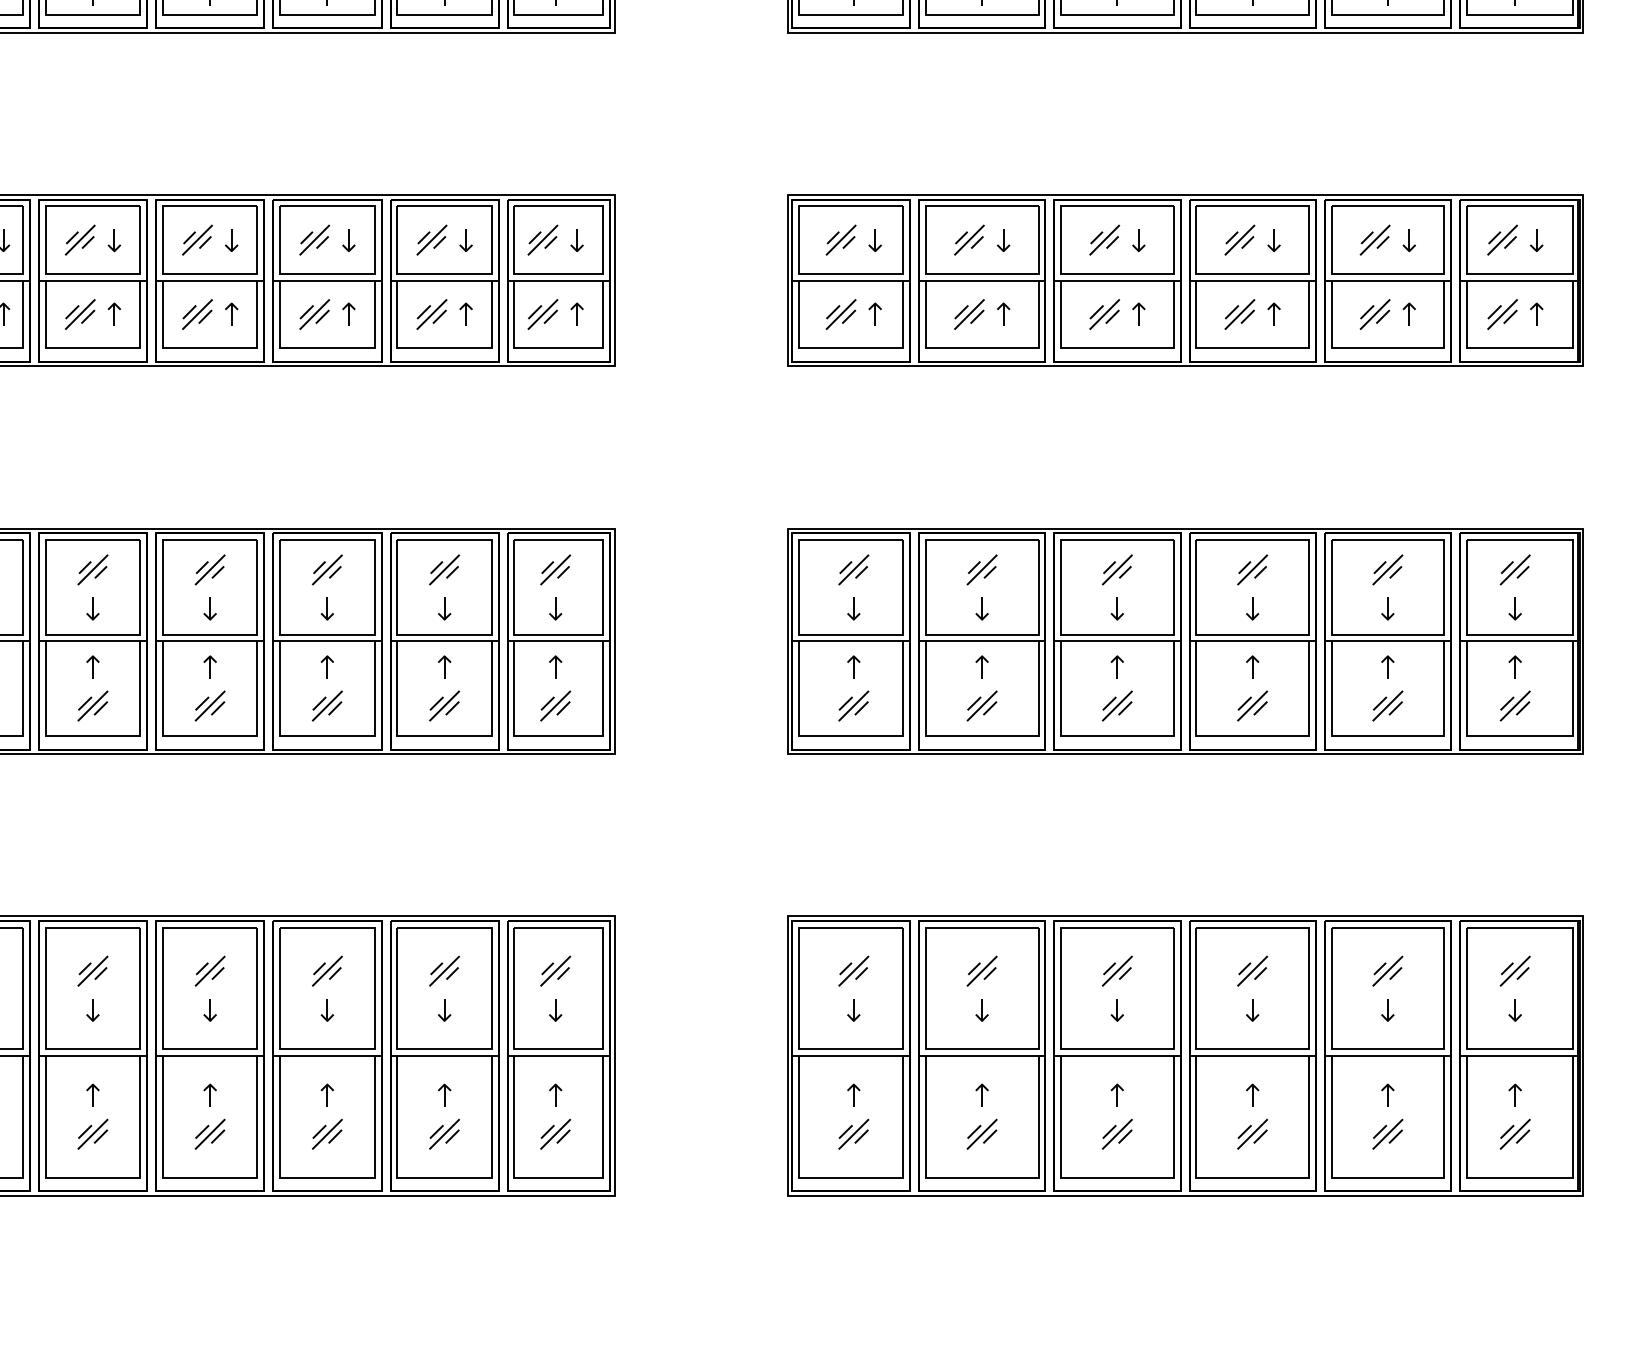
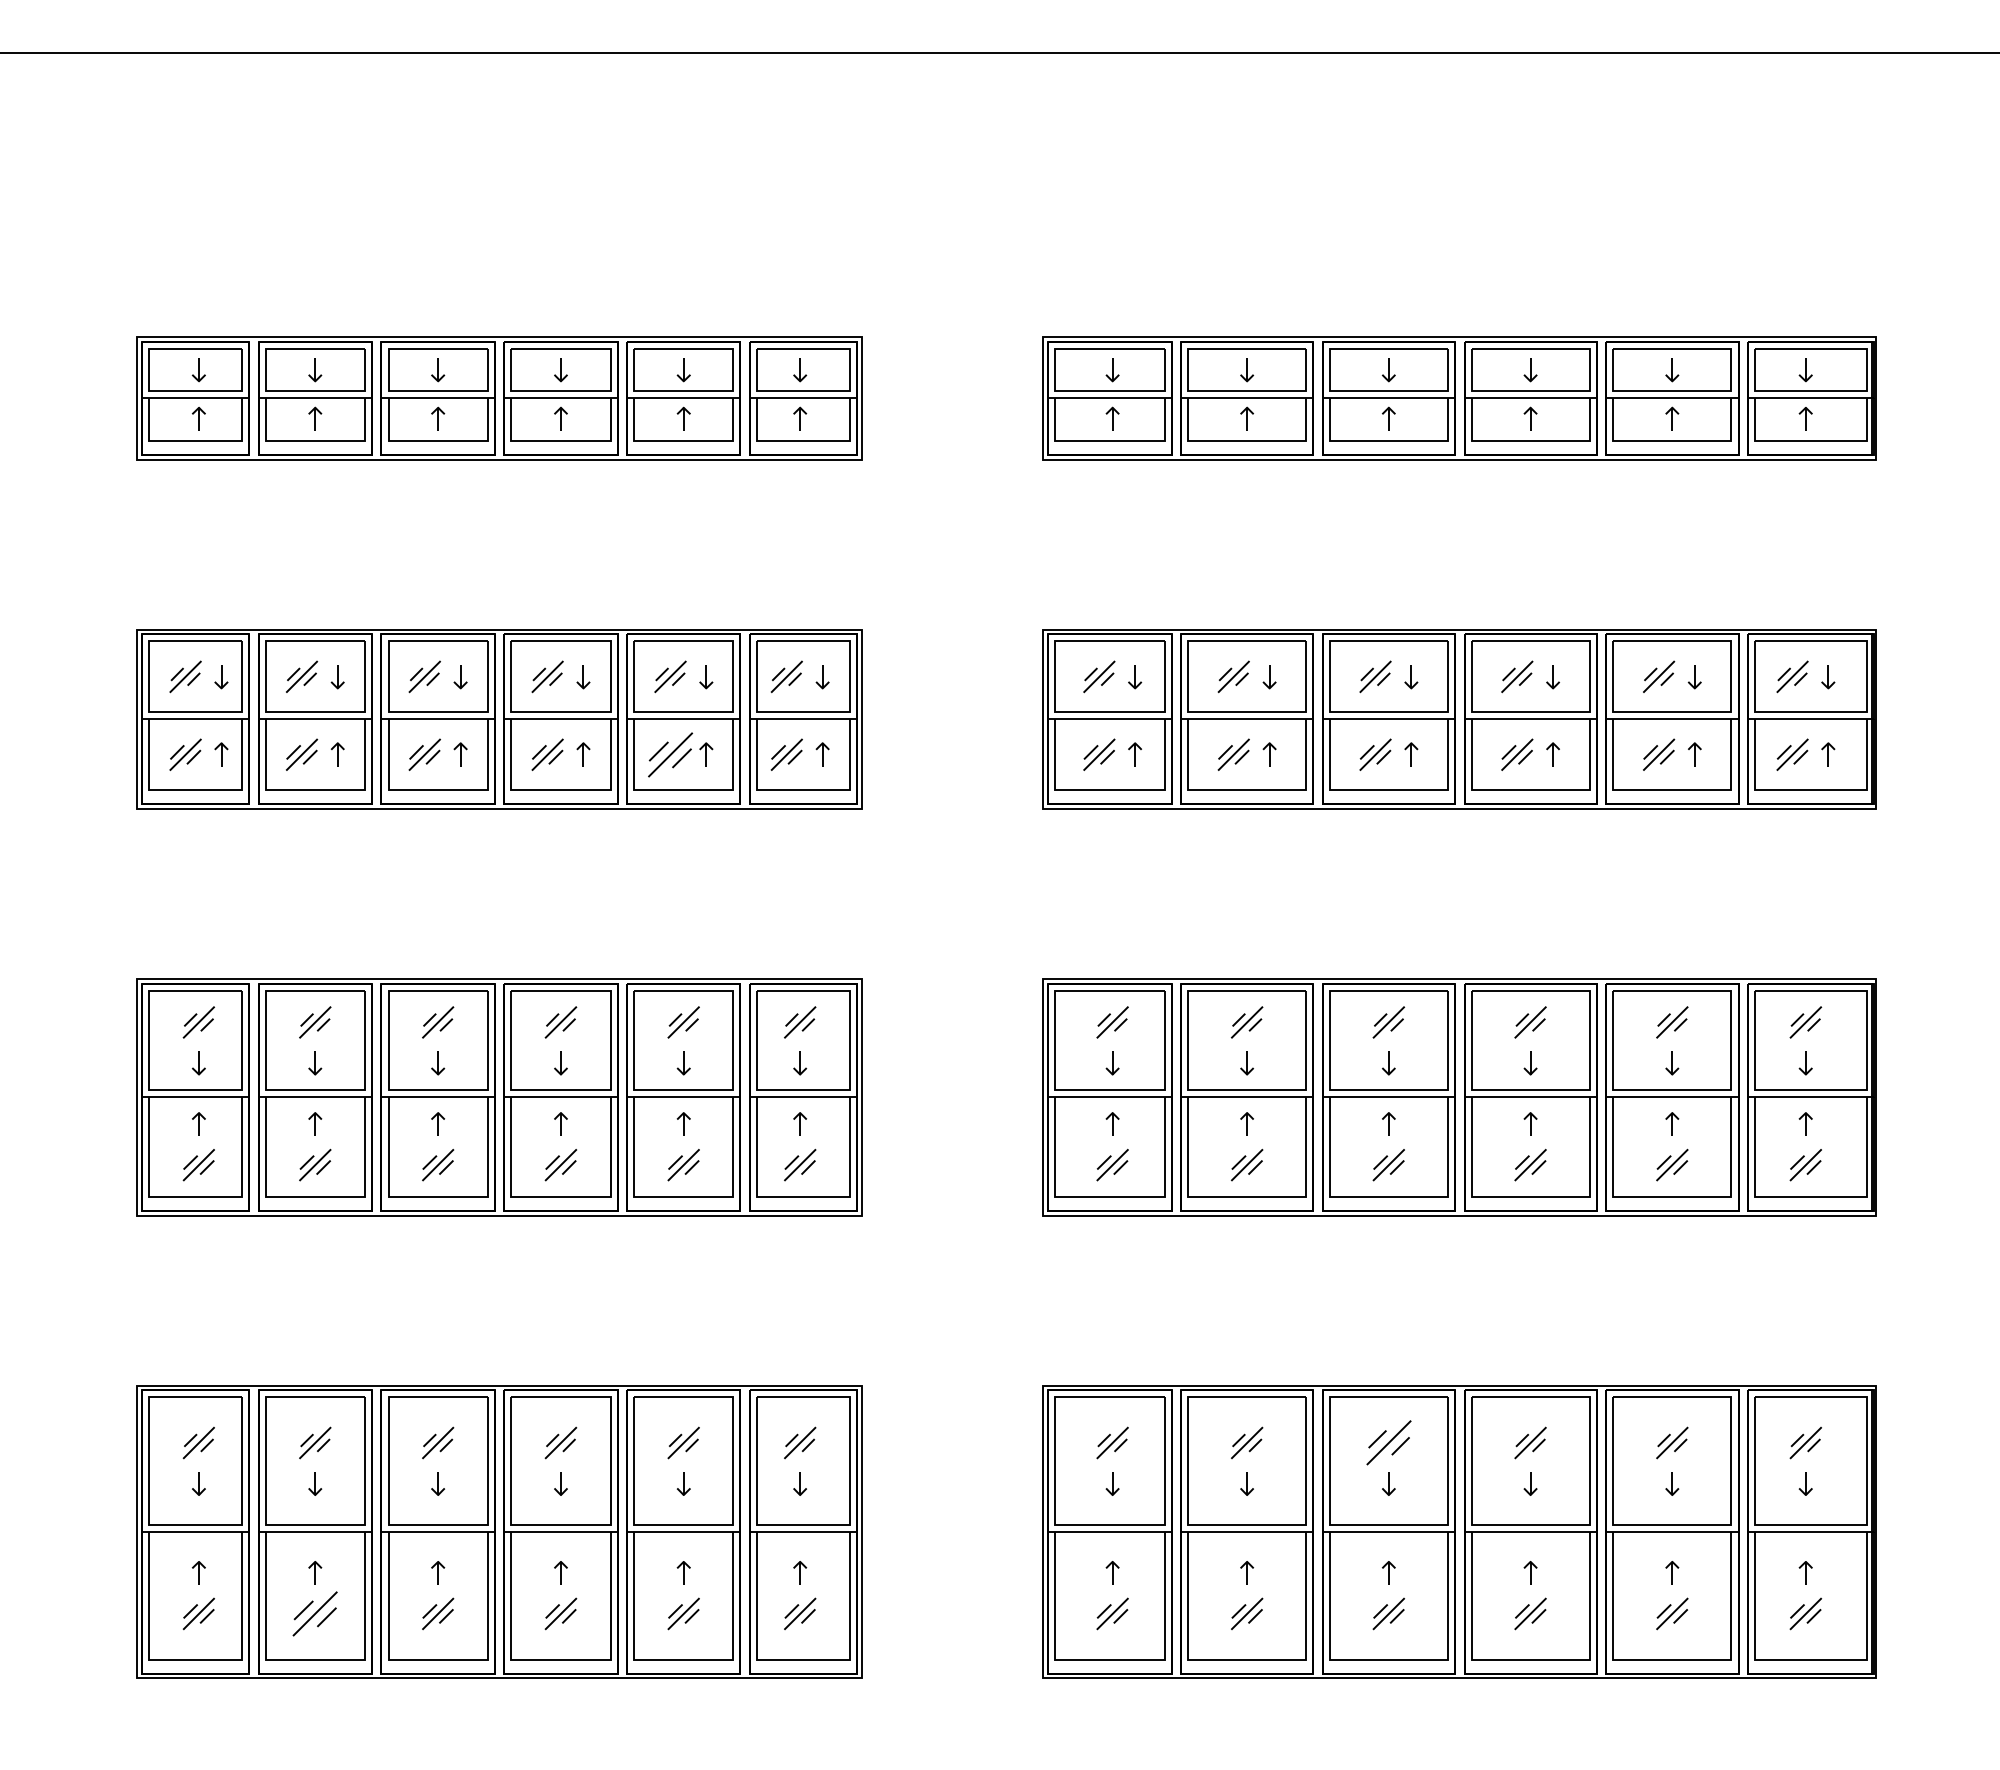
part: (431, 314) -> (670, 754), size x1.4
part: (1117, 971) -> (1388, 1443), size x1.4
part: (93, 1133) -> (315, 1613), size x1.4

